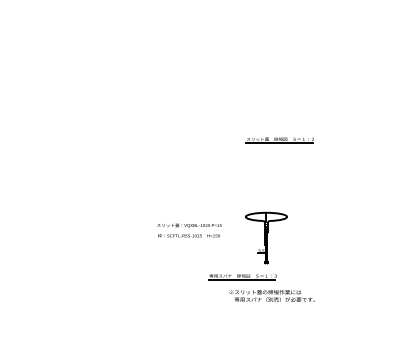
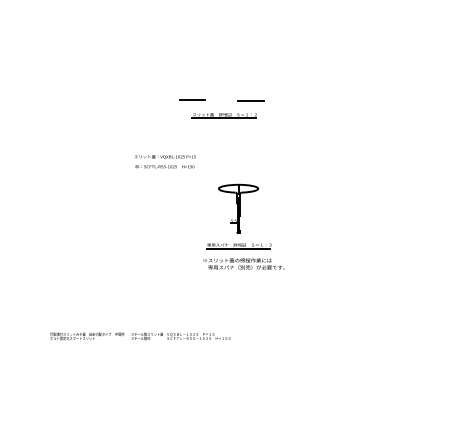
line: (218, 123) -> (192, 99), added
line: (278, 124) -> (250, 100), added
part: (278, 140) -> (223, 115), moved
text: (188, 230) -> (164, 161), moved
part: (242, 277) -> (238, 246), moved

